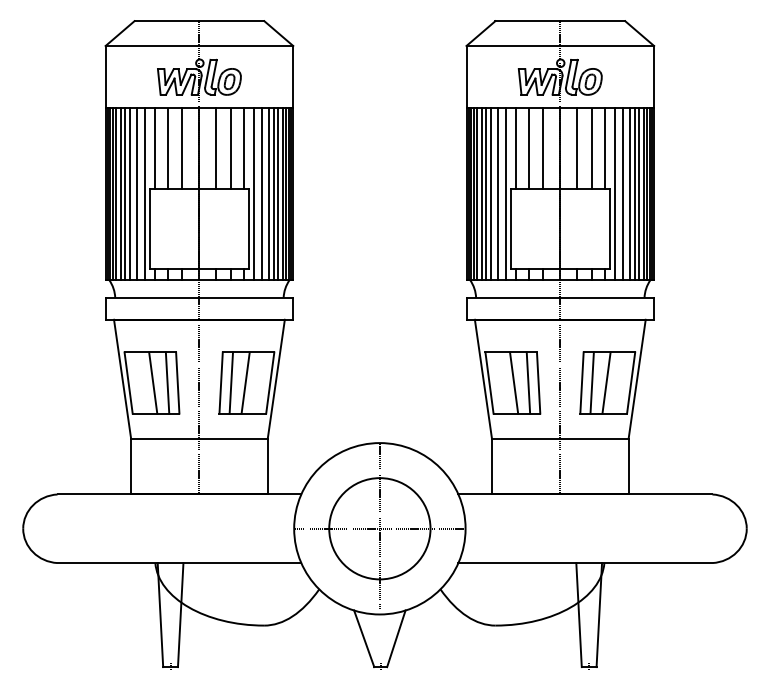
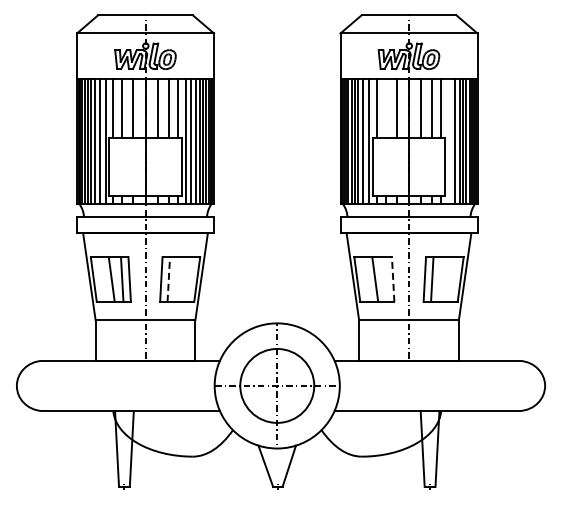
line: (528, 148) -> (385, 108), removed
line: (615, 193) -> (449, 141), removed
line: (230, 382) -> (168, 279), solid -> dashed
line: (245, 382) -> (179, 279), removed
line: (528, 382) -> (385, 279), removed
line: (539, 382) -> (393, 279), solid -> dashed
line: (606, 382) -> (442, 279), removed

